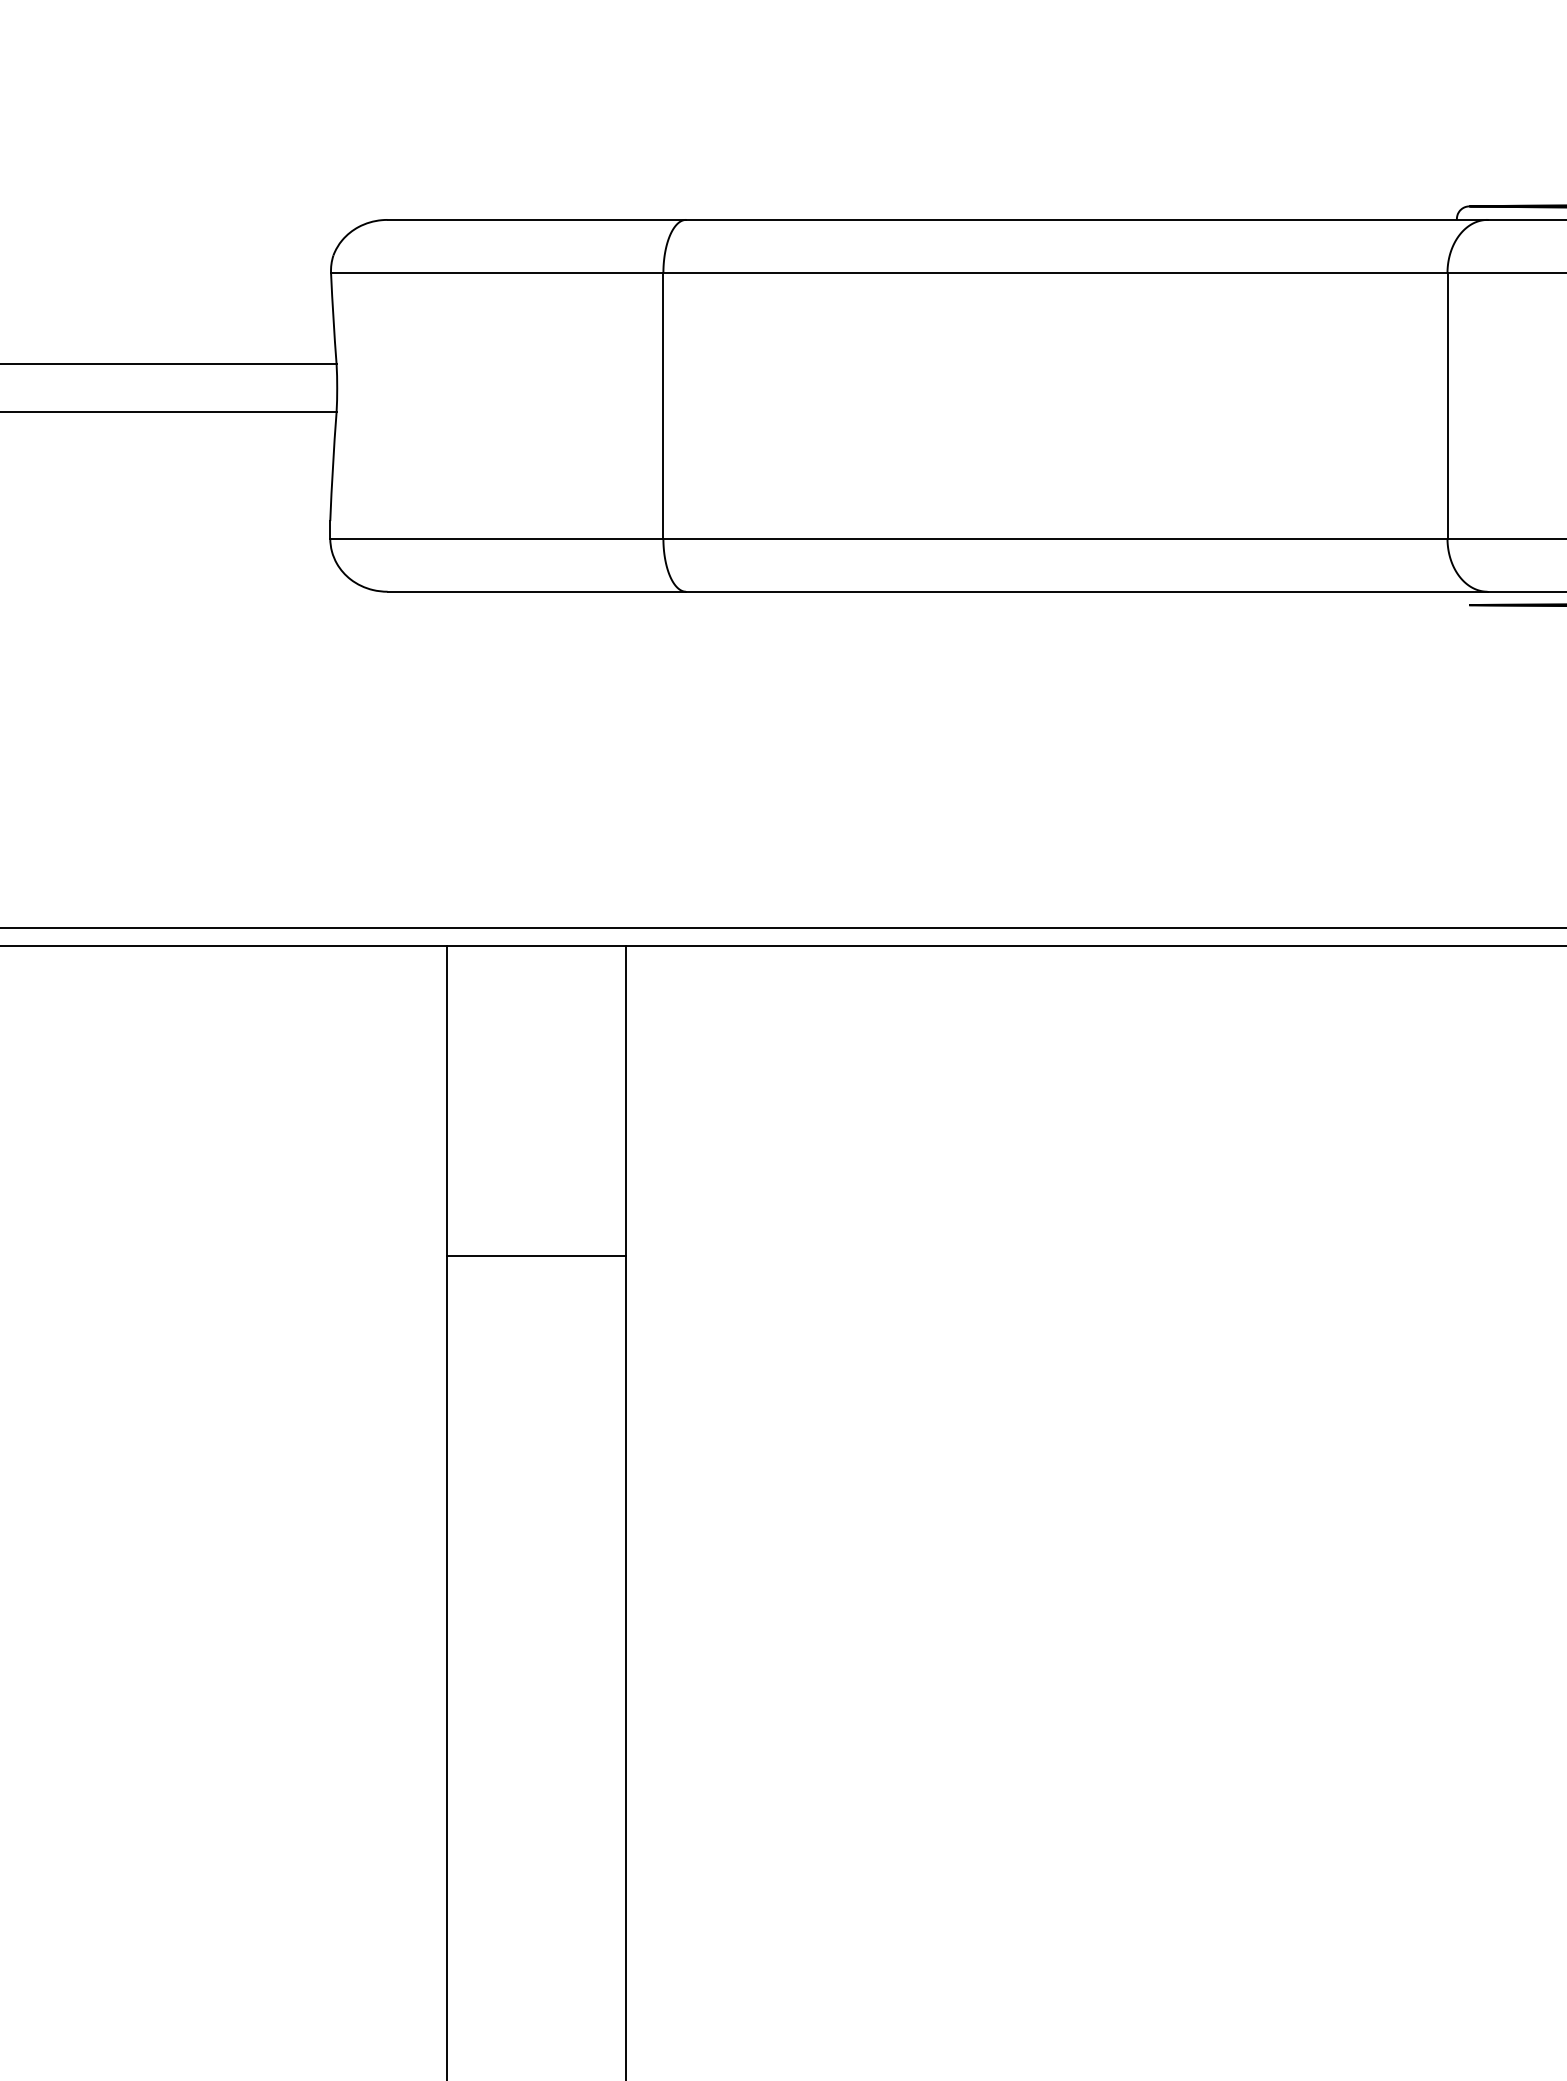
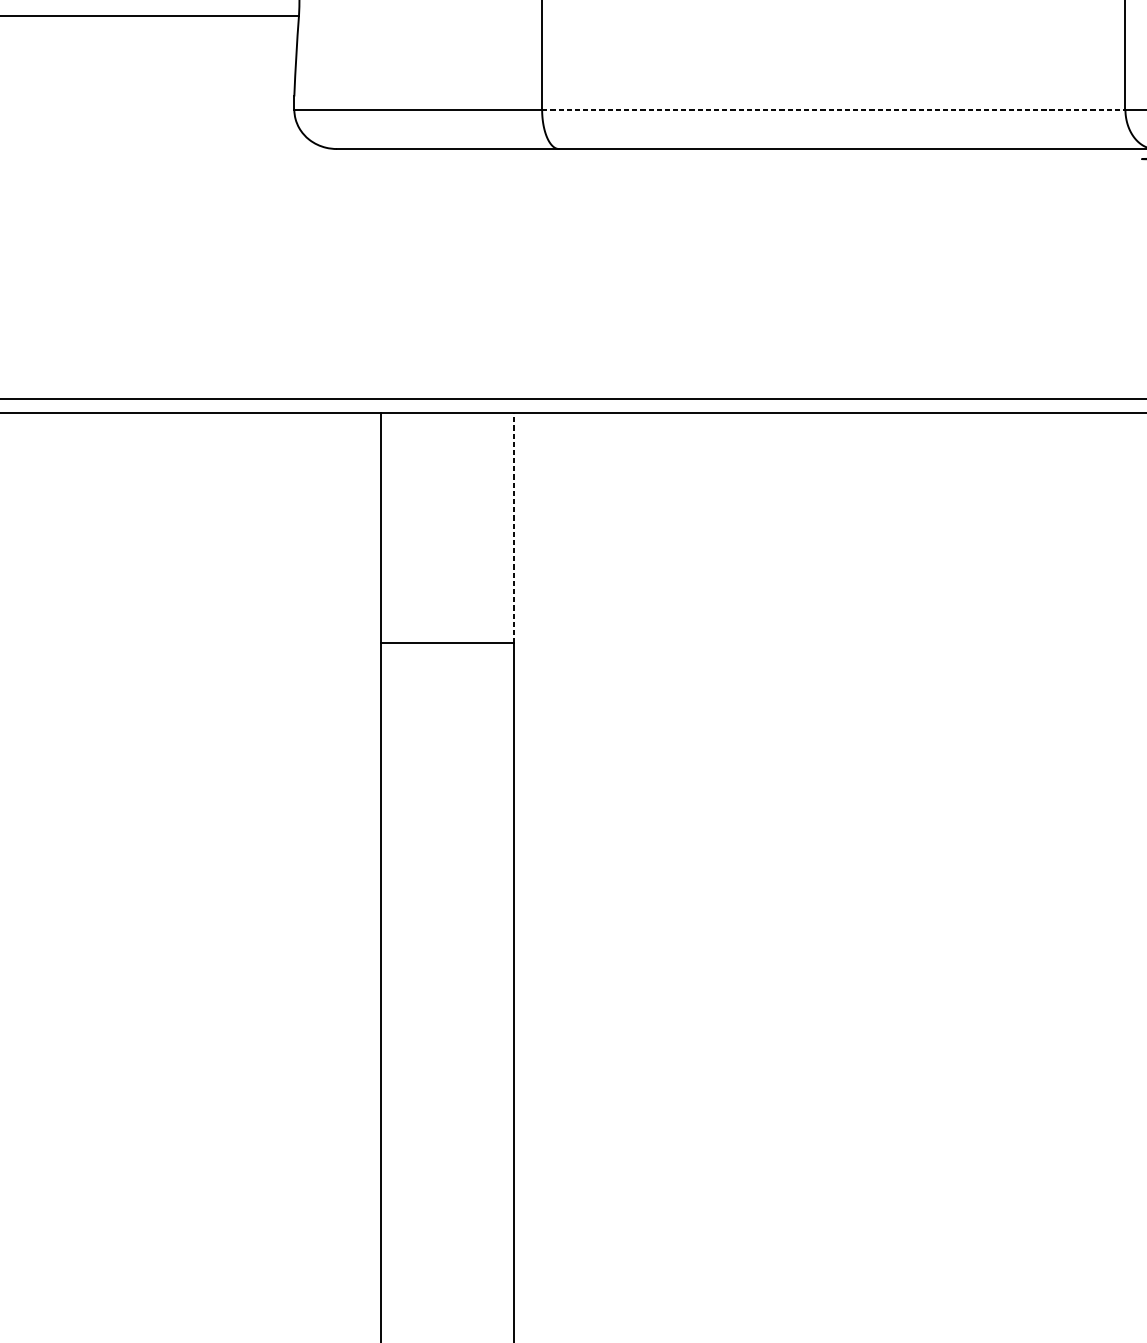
line: (1055, 538) -> (833, 109), solid -> dashed
line: (626, 1100) -> (514, 527), solid -> dashed

